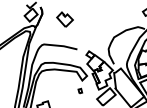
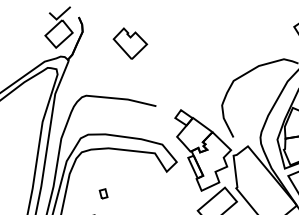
part: (80, 90) -> (103, 192), moved

